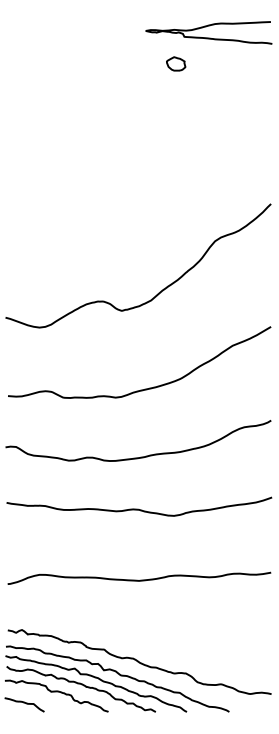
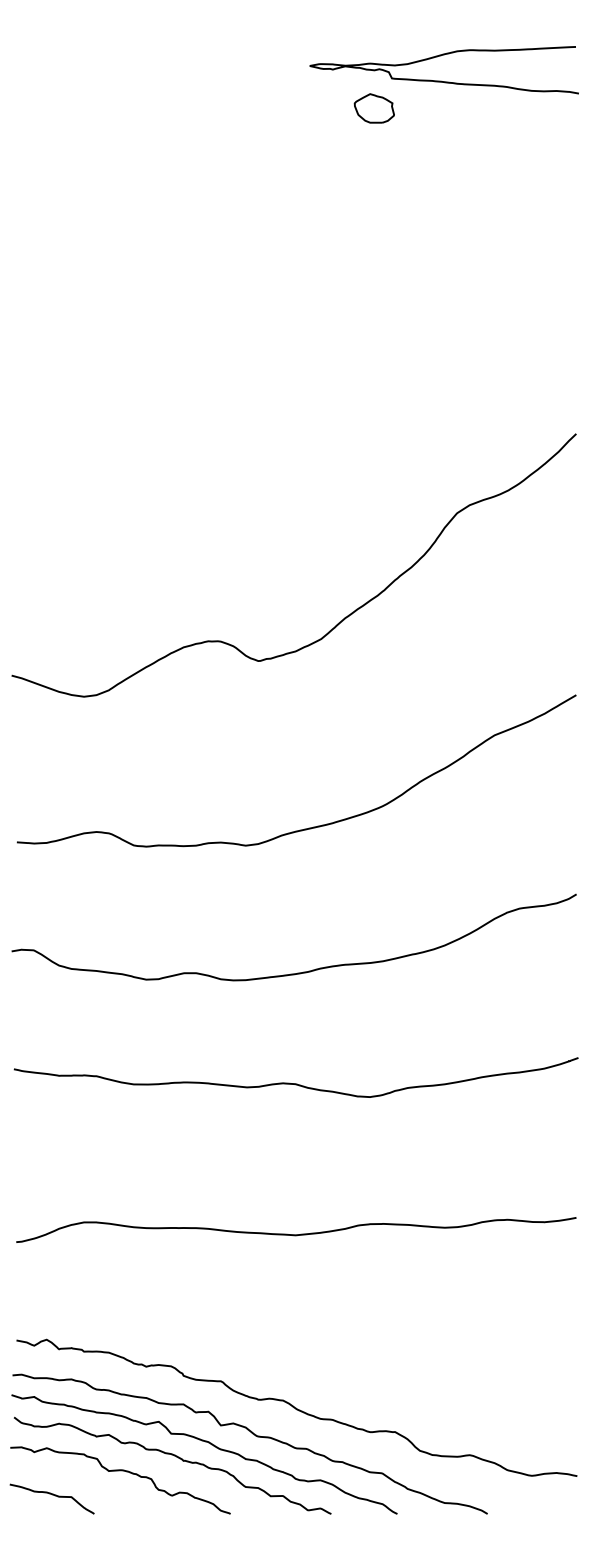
part: (176, 63) -> (375, 107), moved

